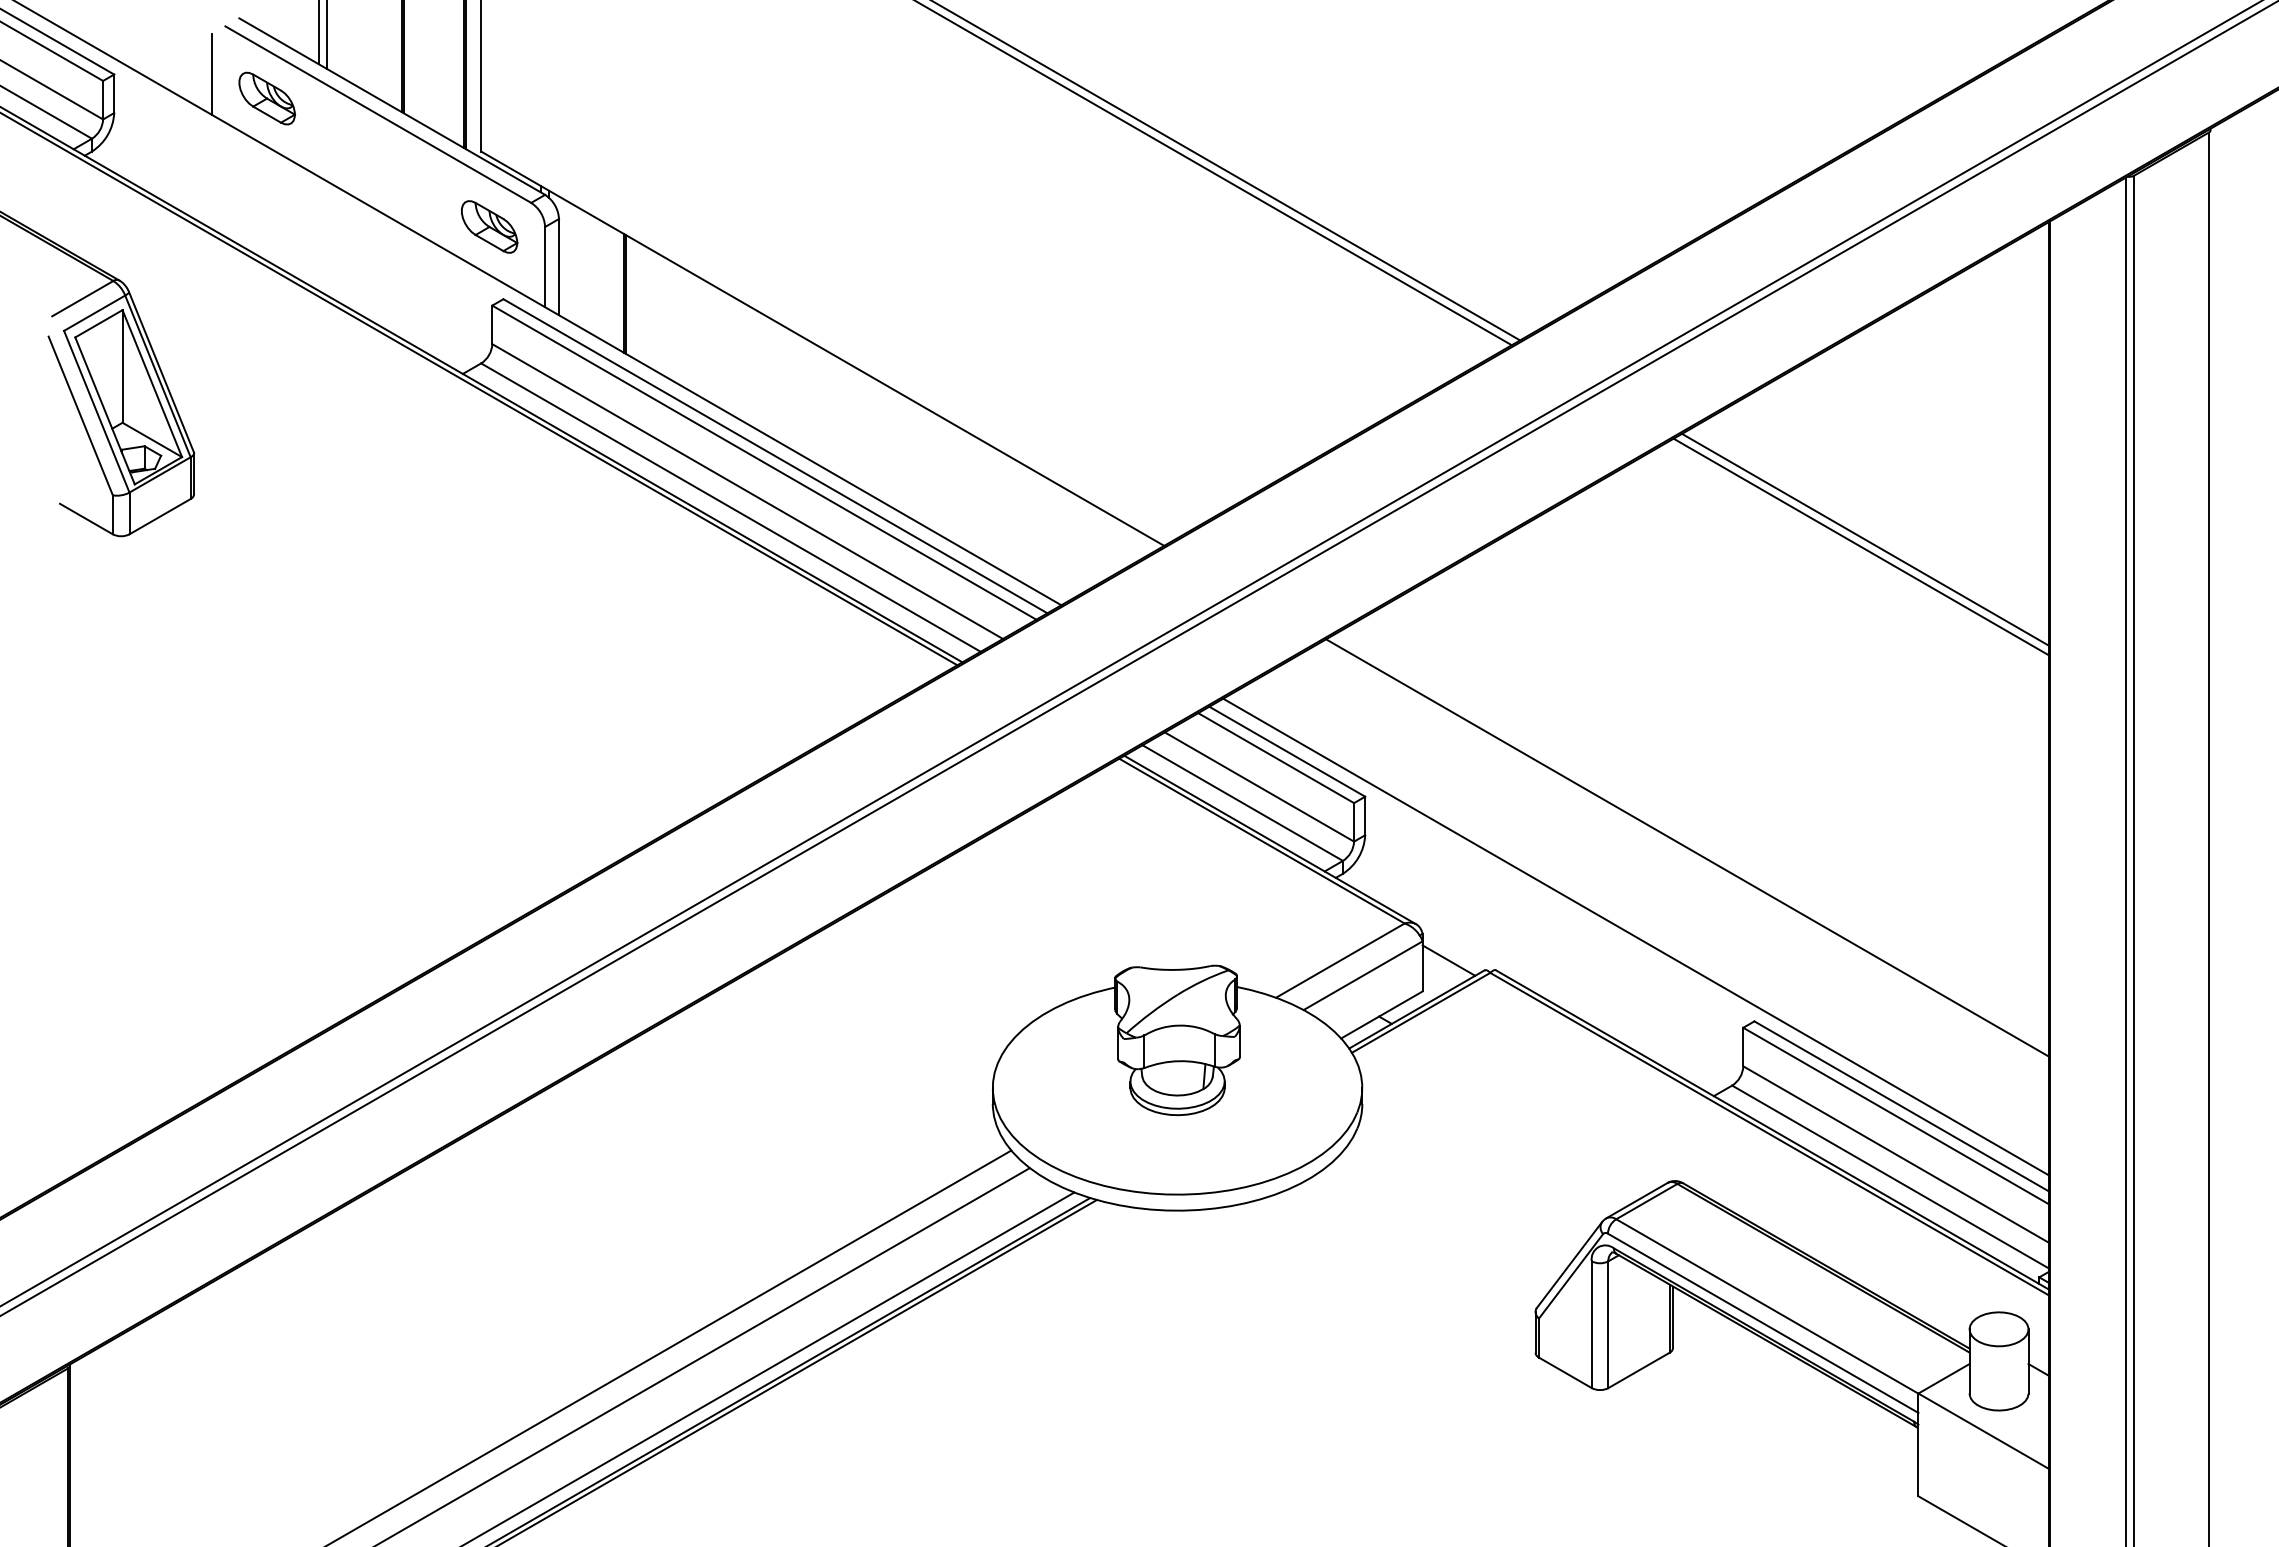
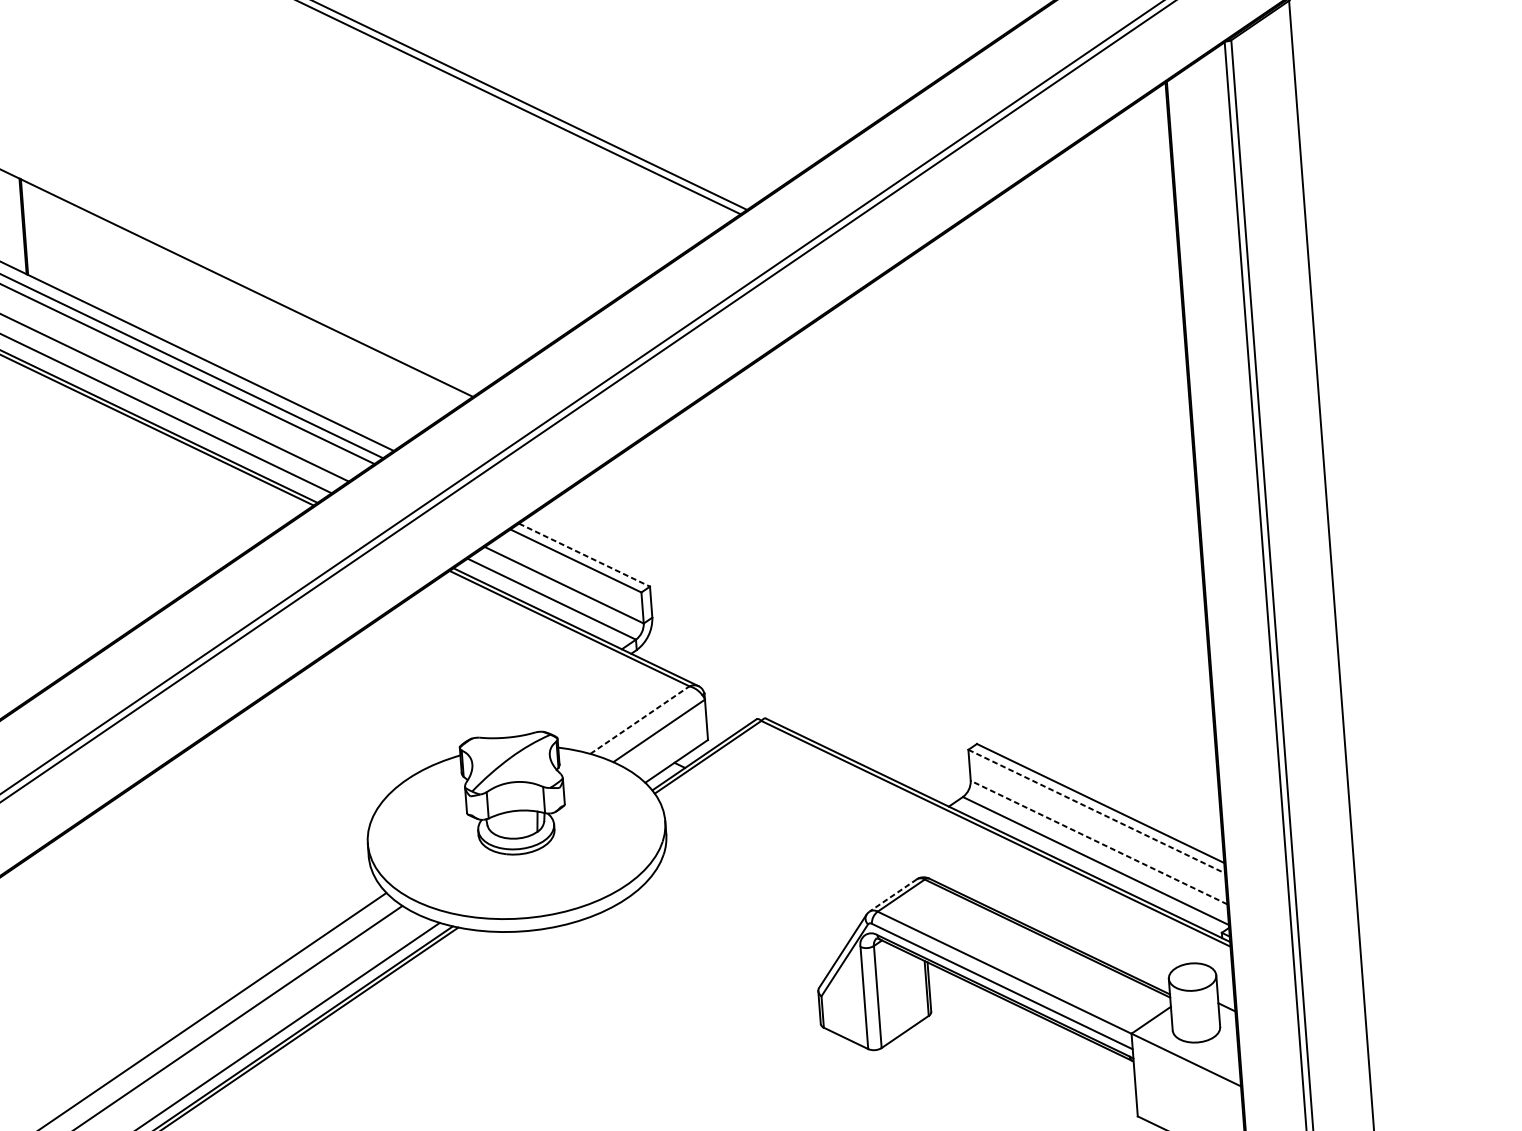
line: (1865, 539) -> (1037, 349), removed
line: (1860, 546) -> (1033, 355), removed
line: (1287, 751) -> (584, 554), solid -> dashed
line: (1687, 847) -> (912, 608), removed
line: (1635, 936) -> (876, 682), removed
line: (1340, 960) -> (640, 720), solid -> dashed
line: (1448, 960) -> (726, 713), removed
line: (1896, 1116) -> (1097, 811), solid -> dashed
line: (1895, 1154) -> (1098, 842), solid -> dashed
line: (1636, 1200) -> (892, 895), solid -> dashed

